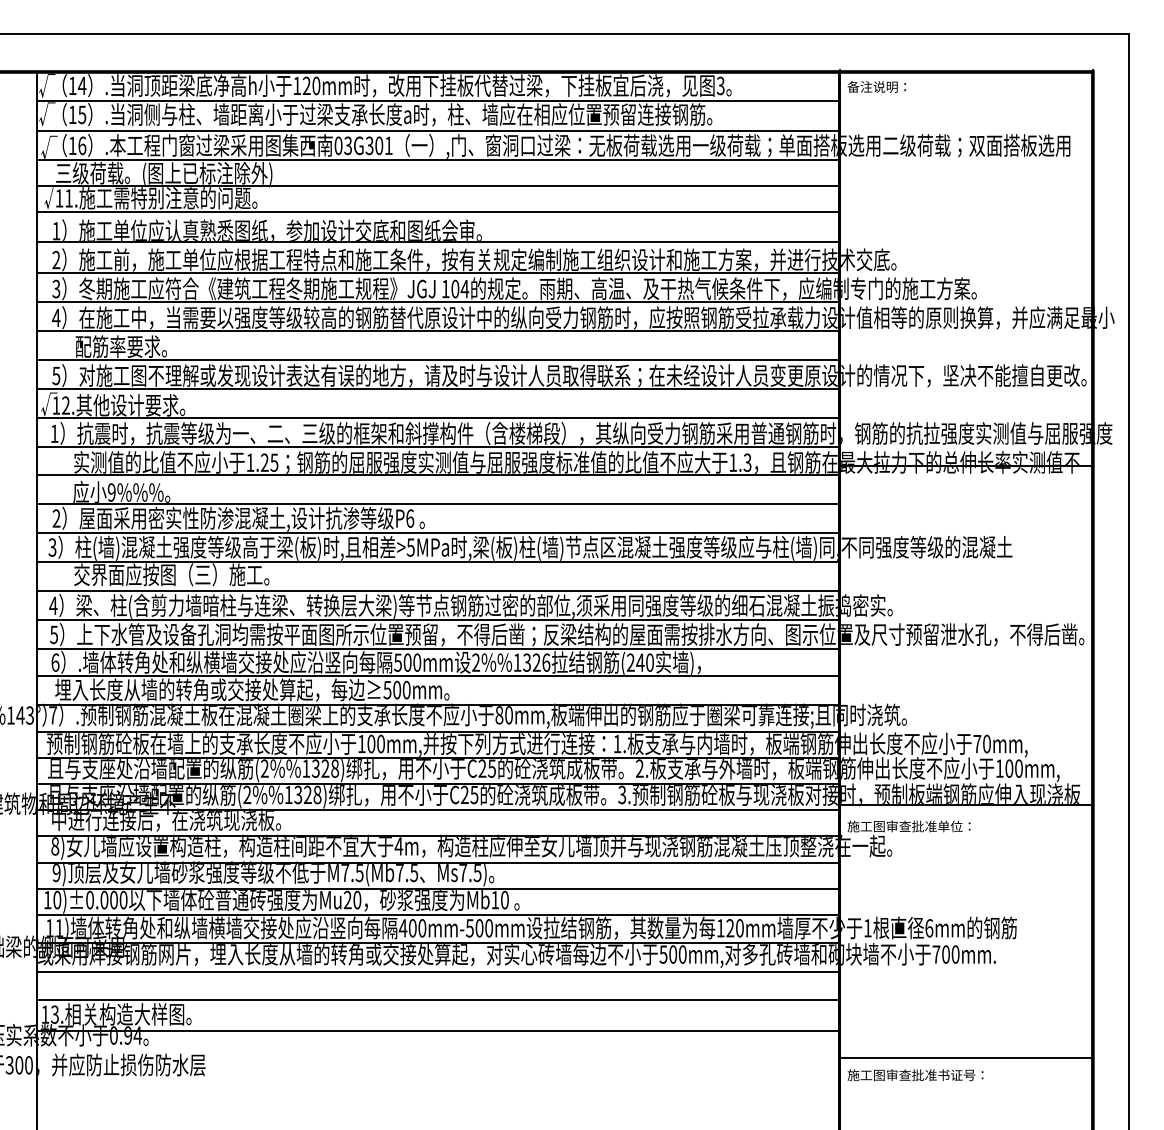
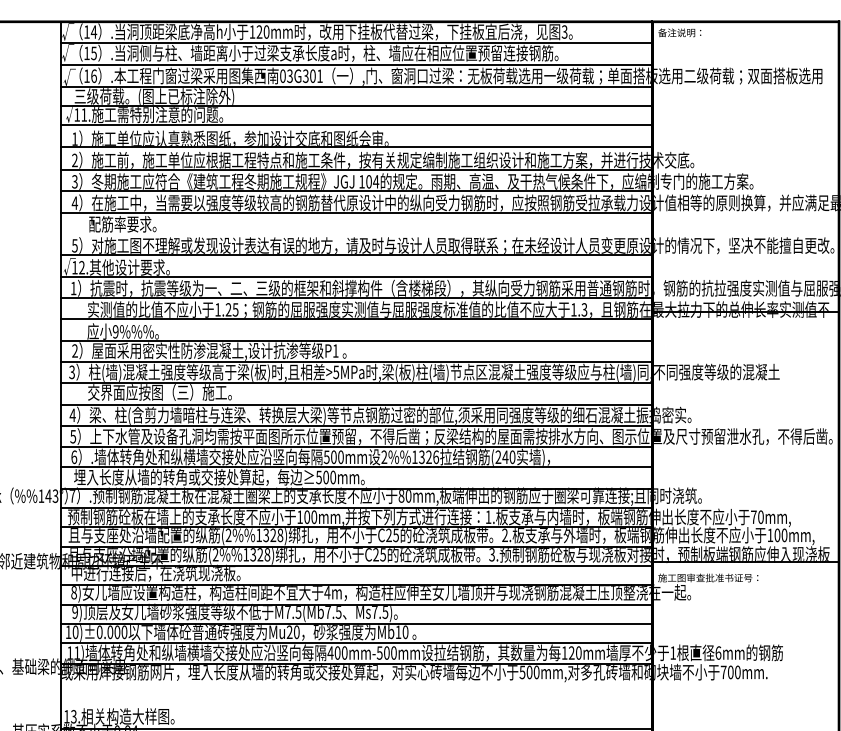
line: (437, 359) -> (355, 233), removed
text: (410, 518) -> (335, 350), P6 -> P1
text: (960, 826) -> (741, 578), 施工图审查批准单位： -> 施工图审查批准书证号：
line: (437, 971) -> (355, 684), removed
line: (437, 999) -> (355, 705), removed

